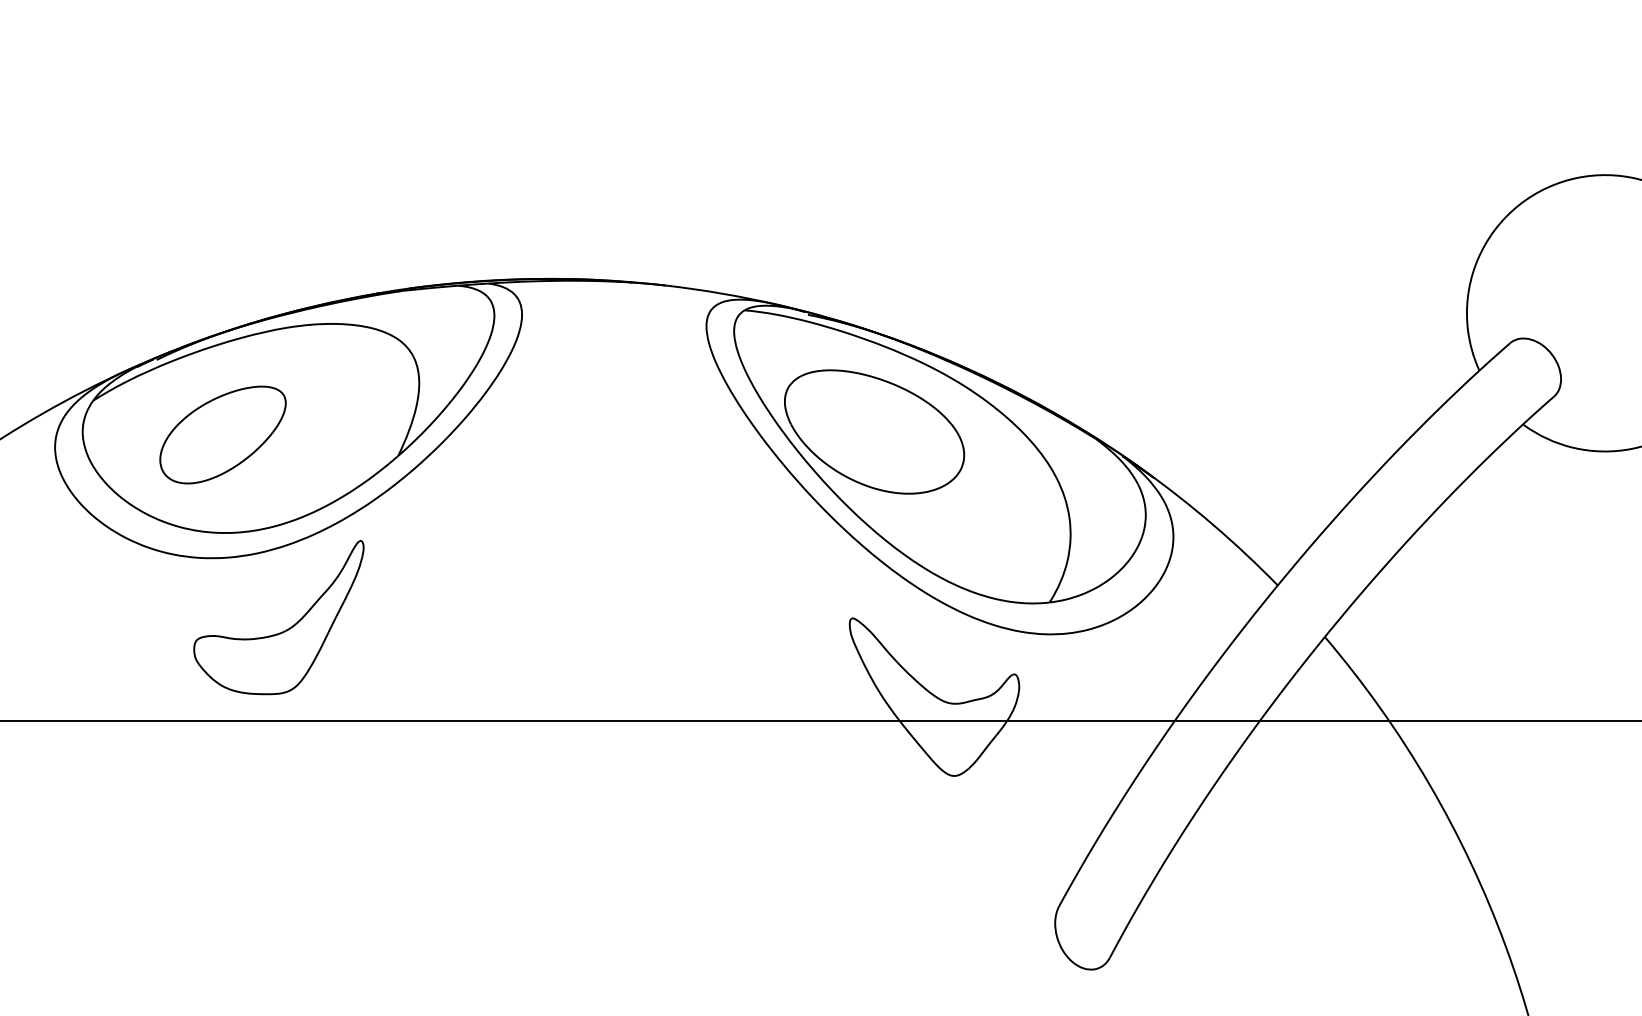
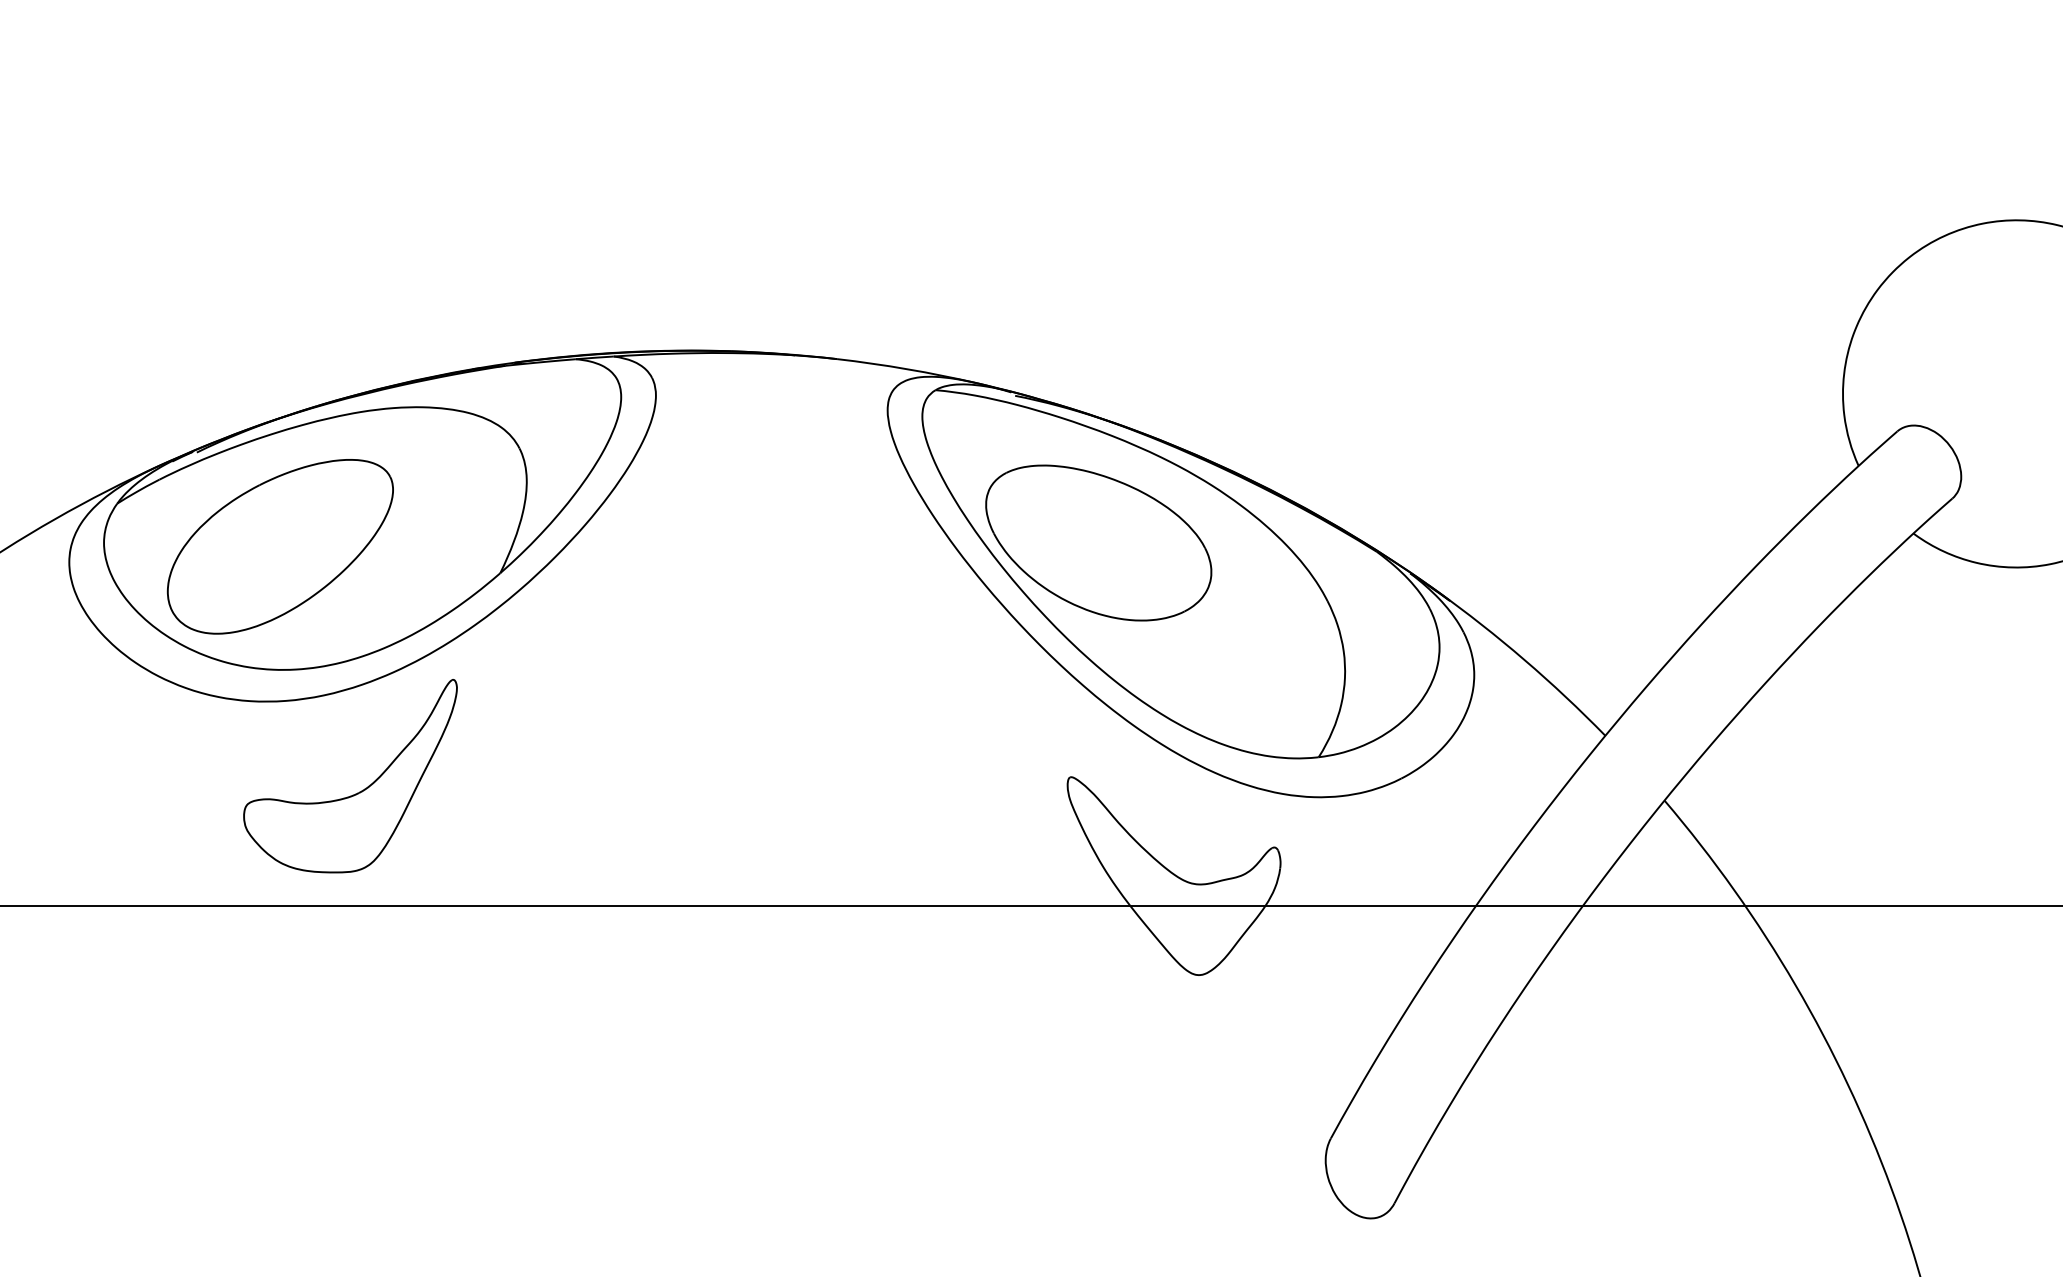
part: (222, 434) -> (279, 546), size x1.43

